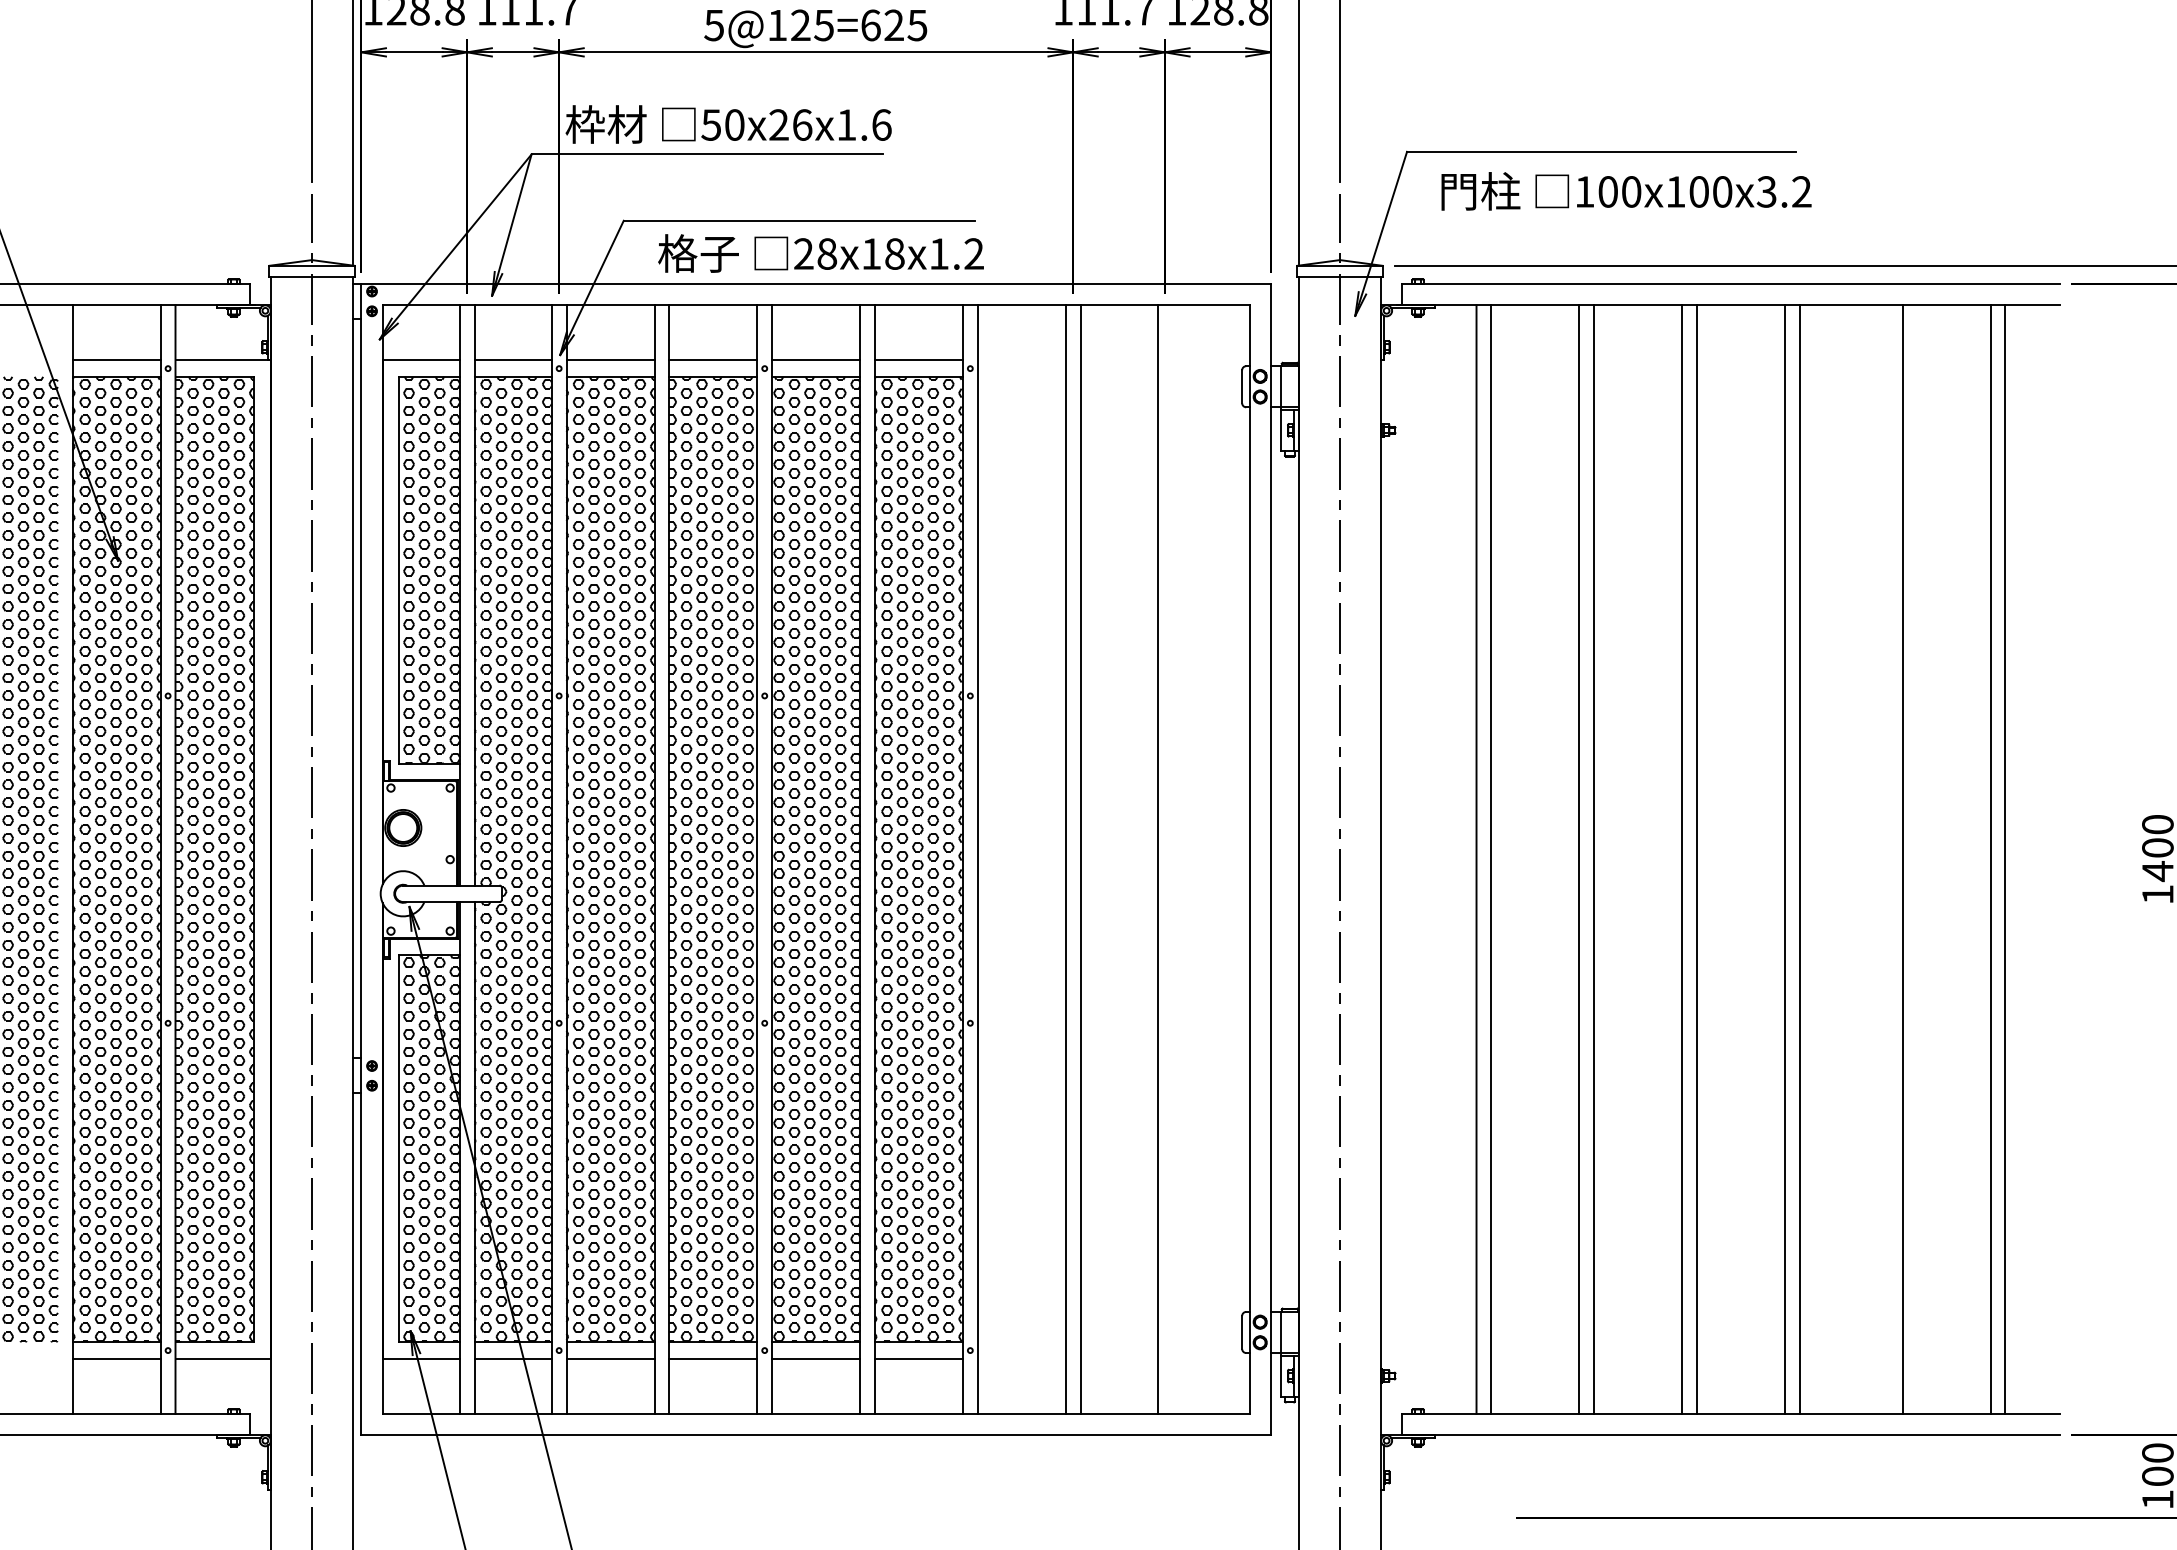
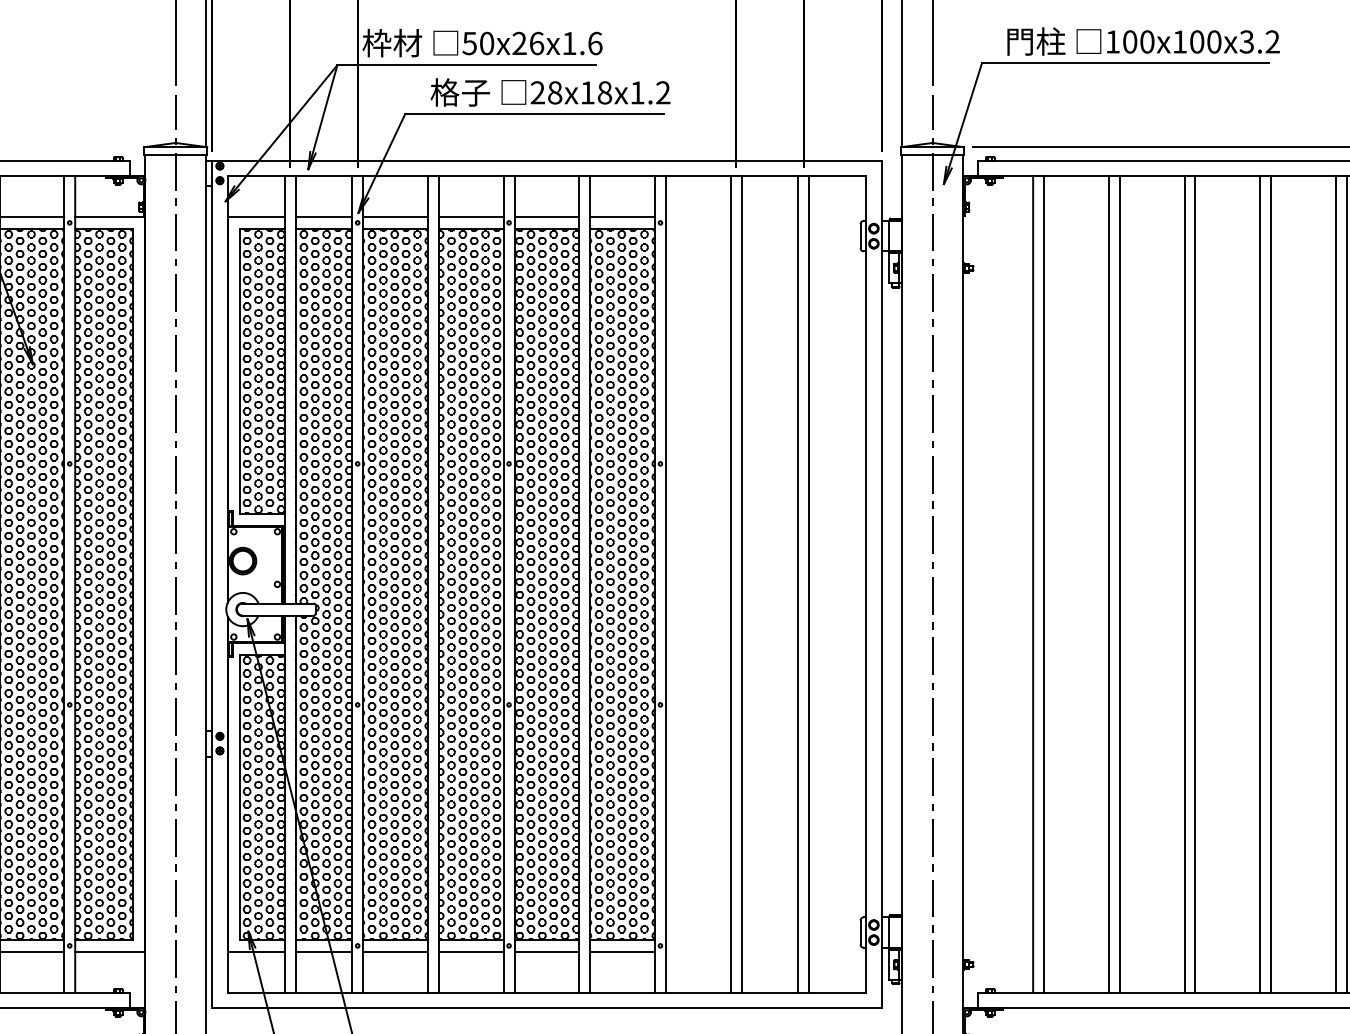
text: (1626, 191) -> (1143, 41), moved
text: (820, 253) -> (550, 92), moved
line: (1172, 859) -> (809, 584), added
line: (1887, 859) -> (1335, 584), added

